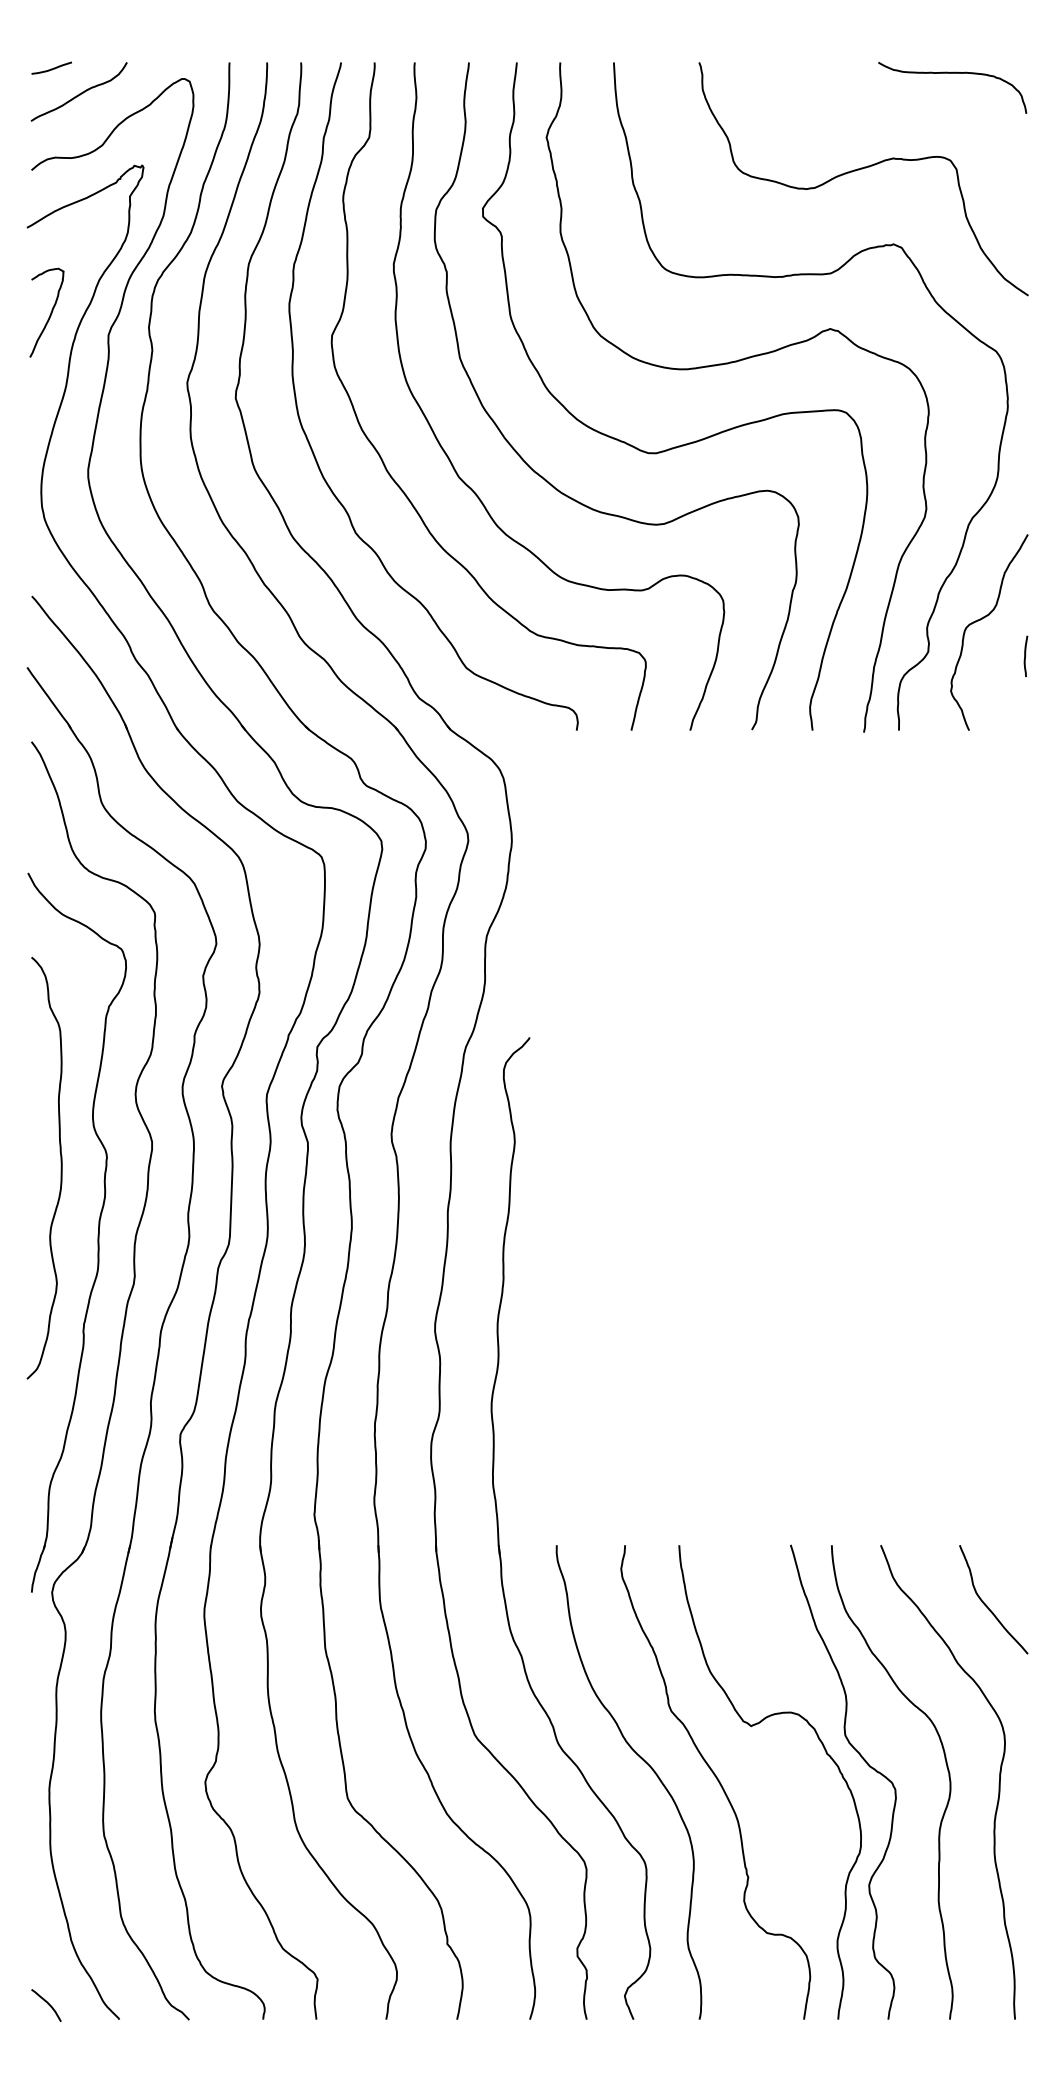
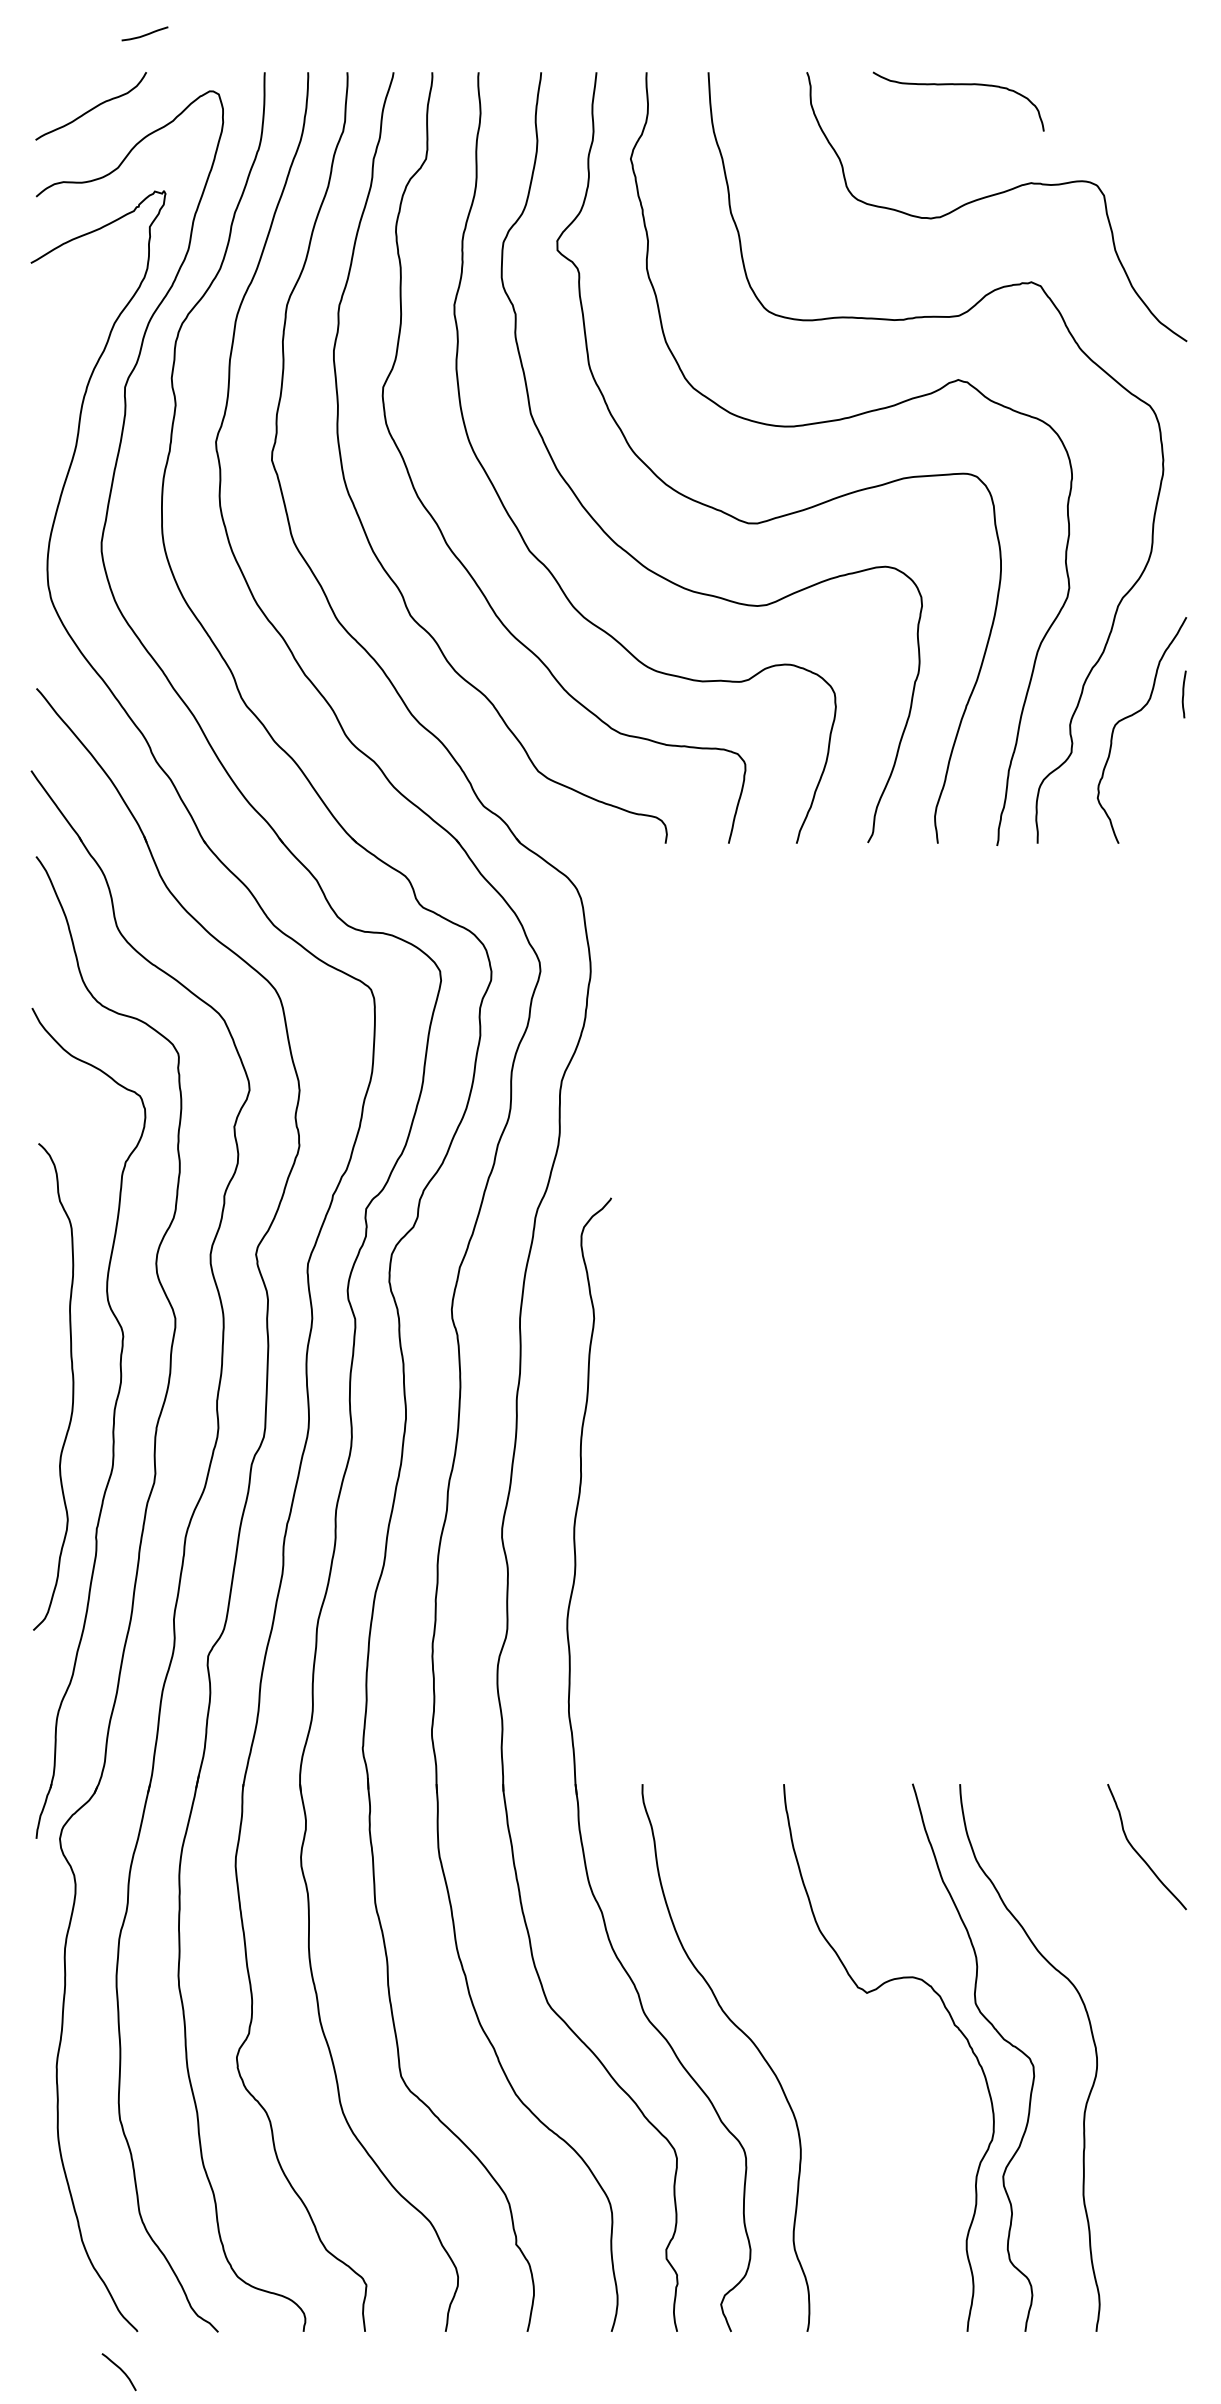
curve: (51, 68) -> (144, 34), moved
curve: (952, 73) -> (958, 85), moved
curve: (50, 312) -> (58, 360), removed
curve: (1025, 656) -> (1183, 694), moved
curve: (60, 1168) -> (71, 1387), moved
curve: (717, 1781) -> (828, 2056), removed
curve: (998, 1782) -> (1152, 2058), removed
curve: (47, 2004) -> (120, 2370), moved

